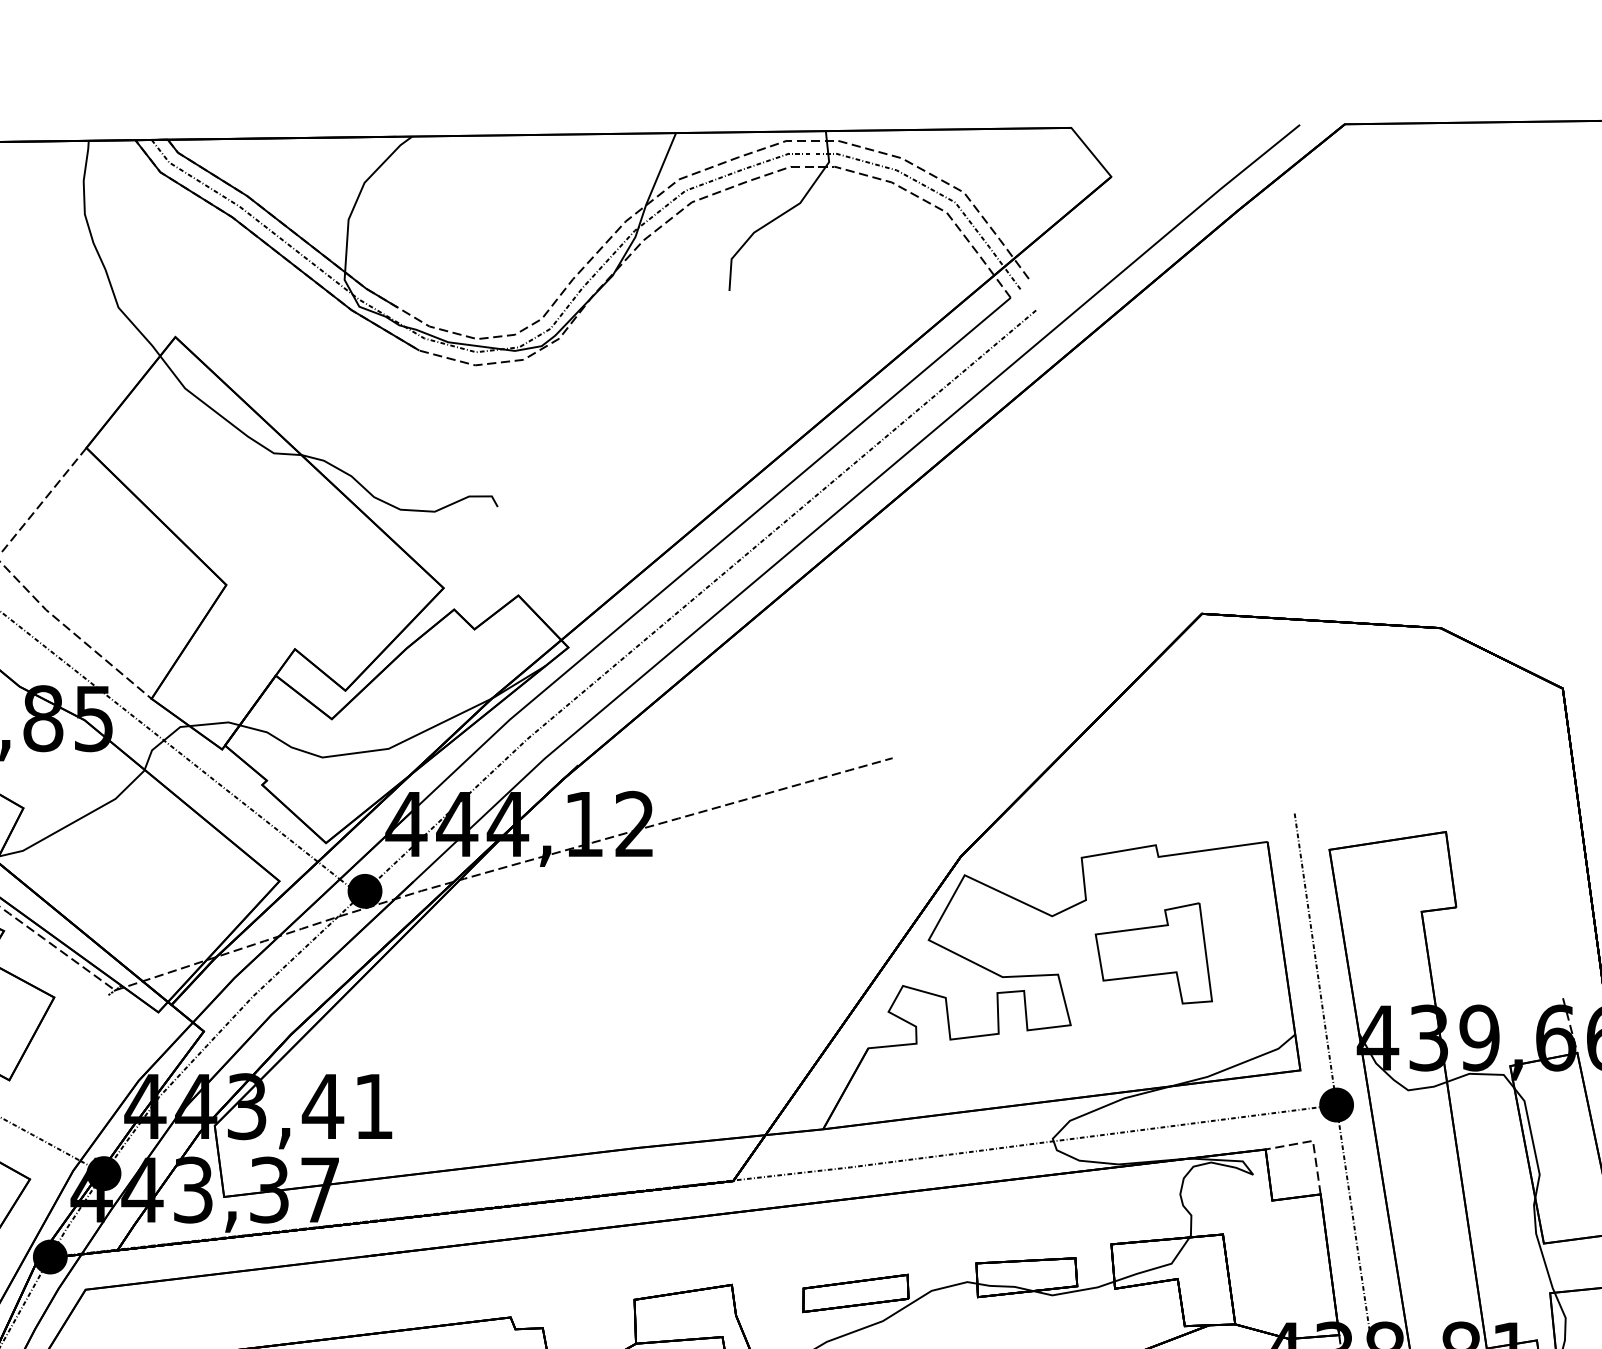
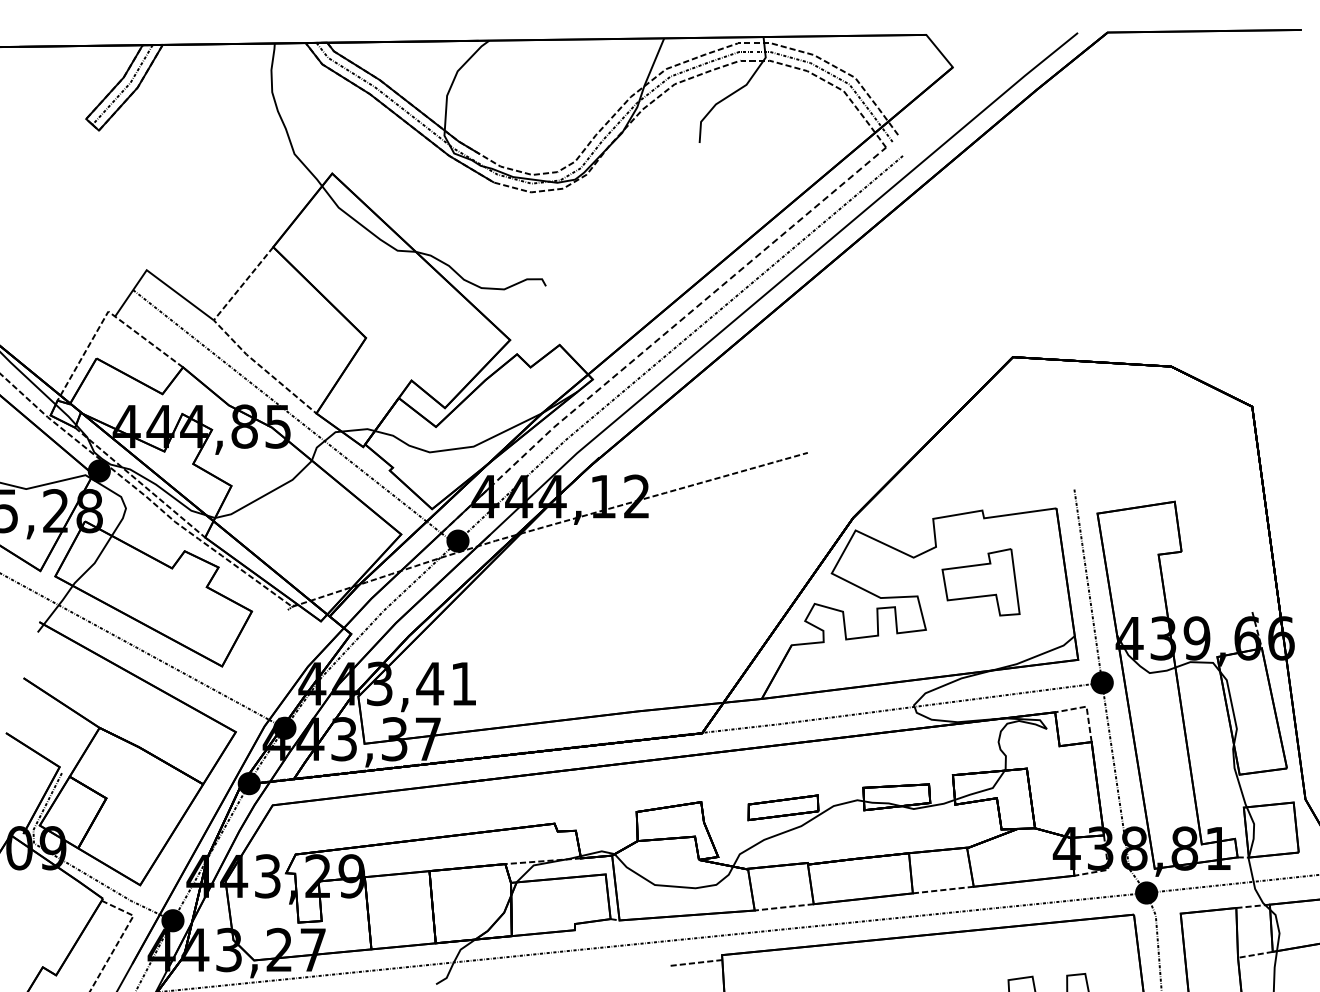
line: (671, 584) -> (661, 337), solid -> dashed

